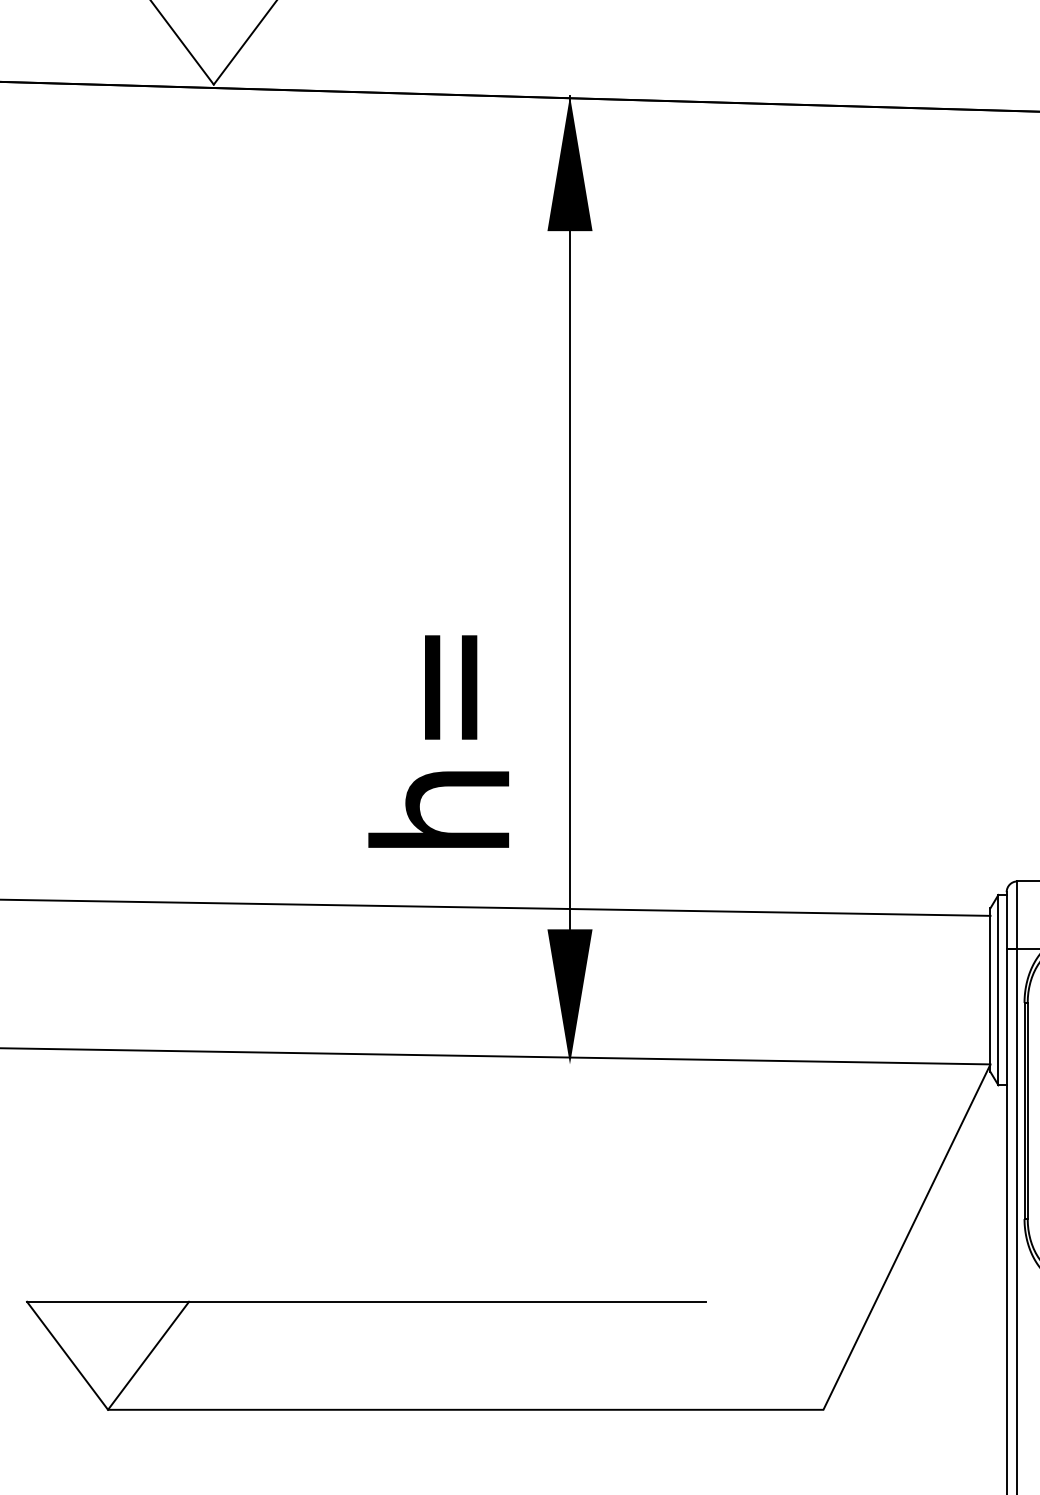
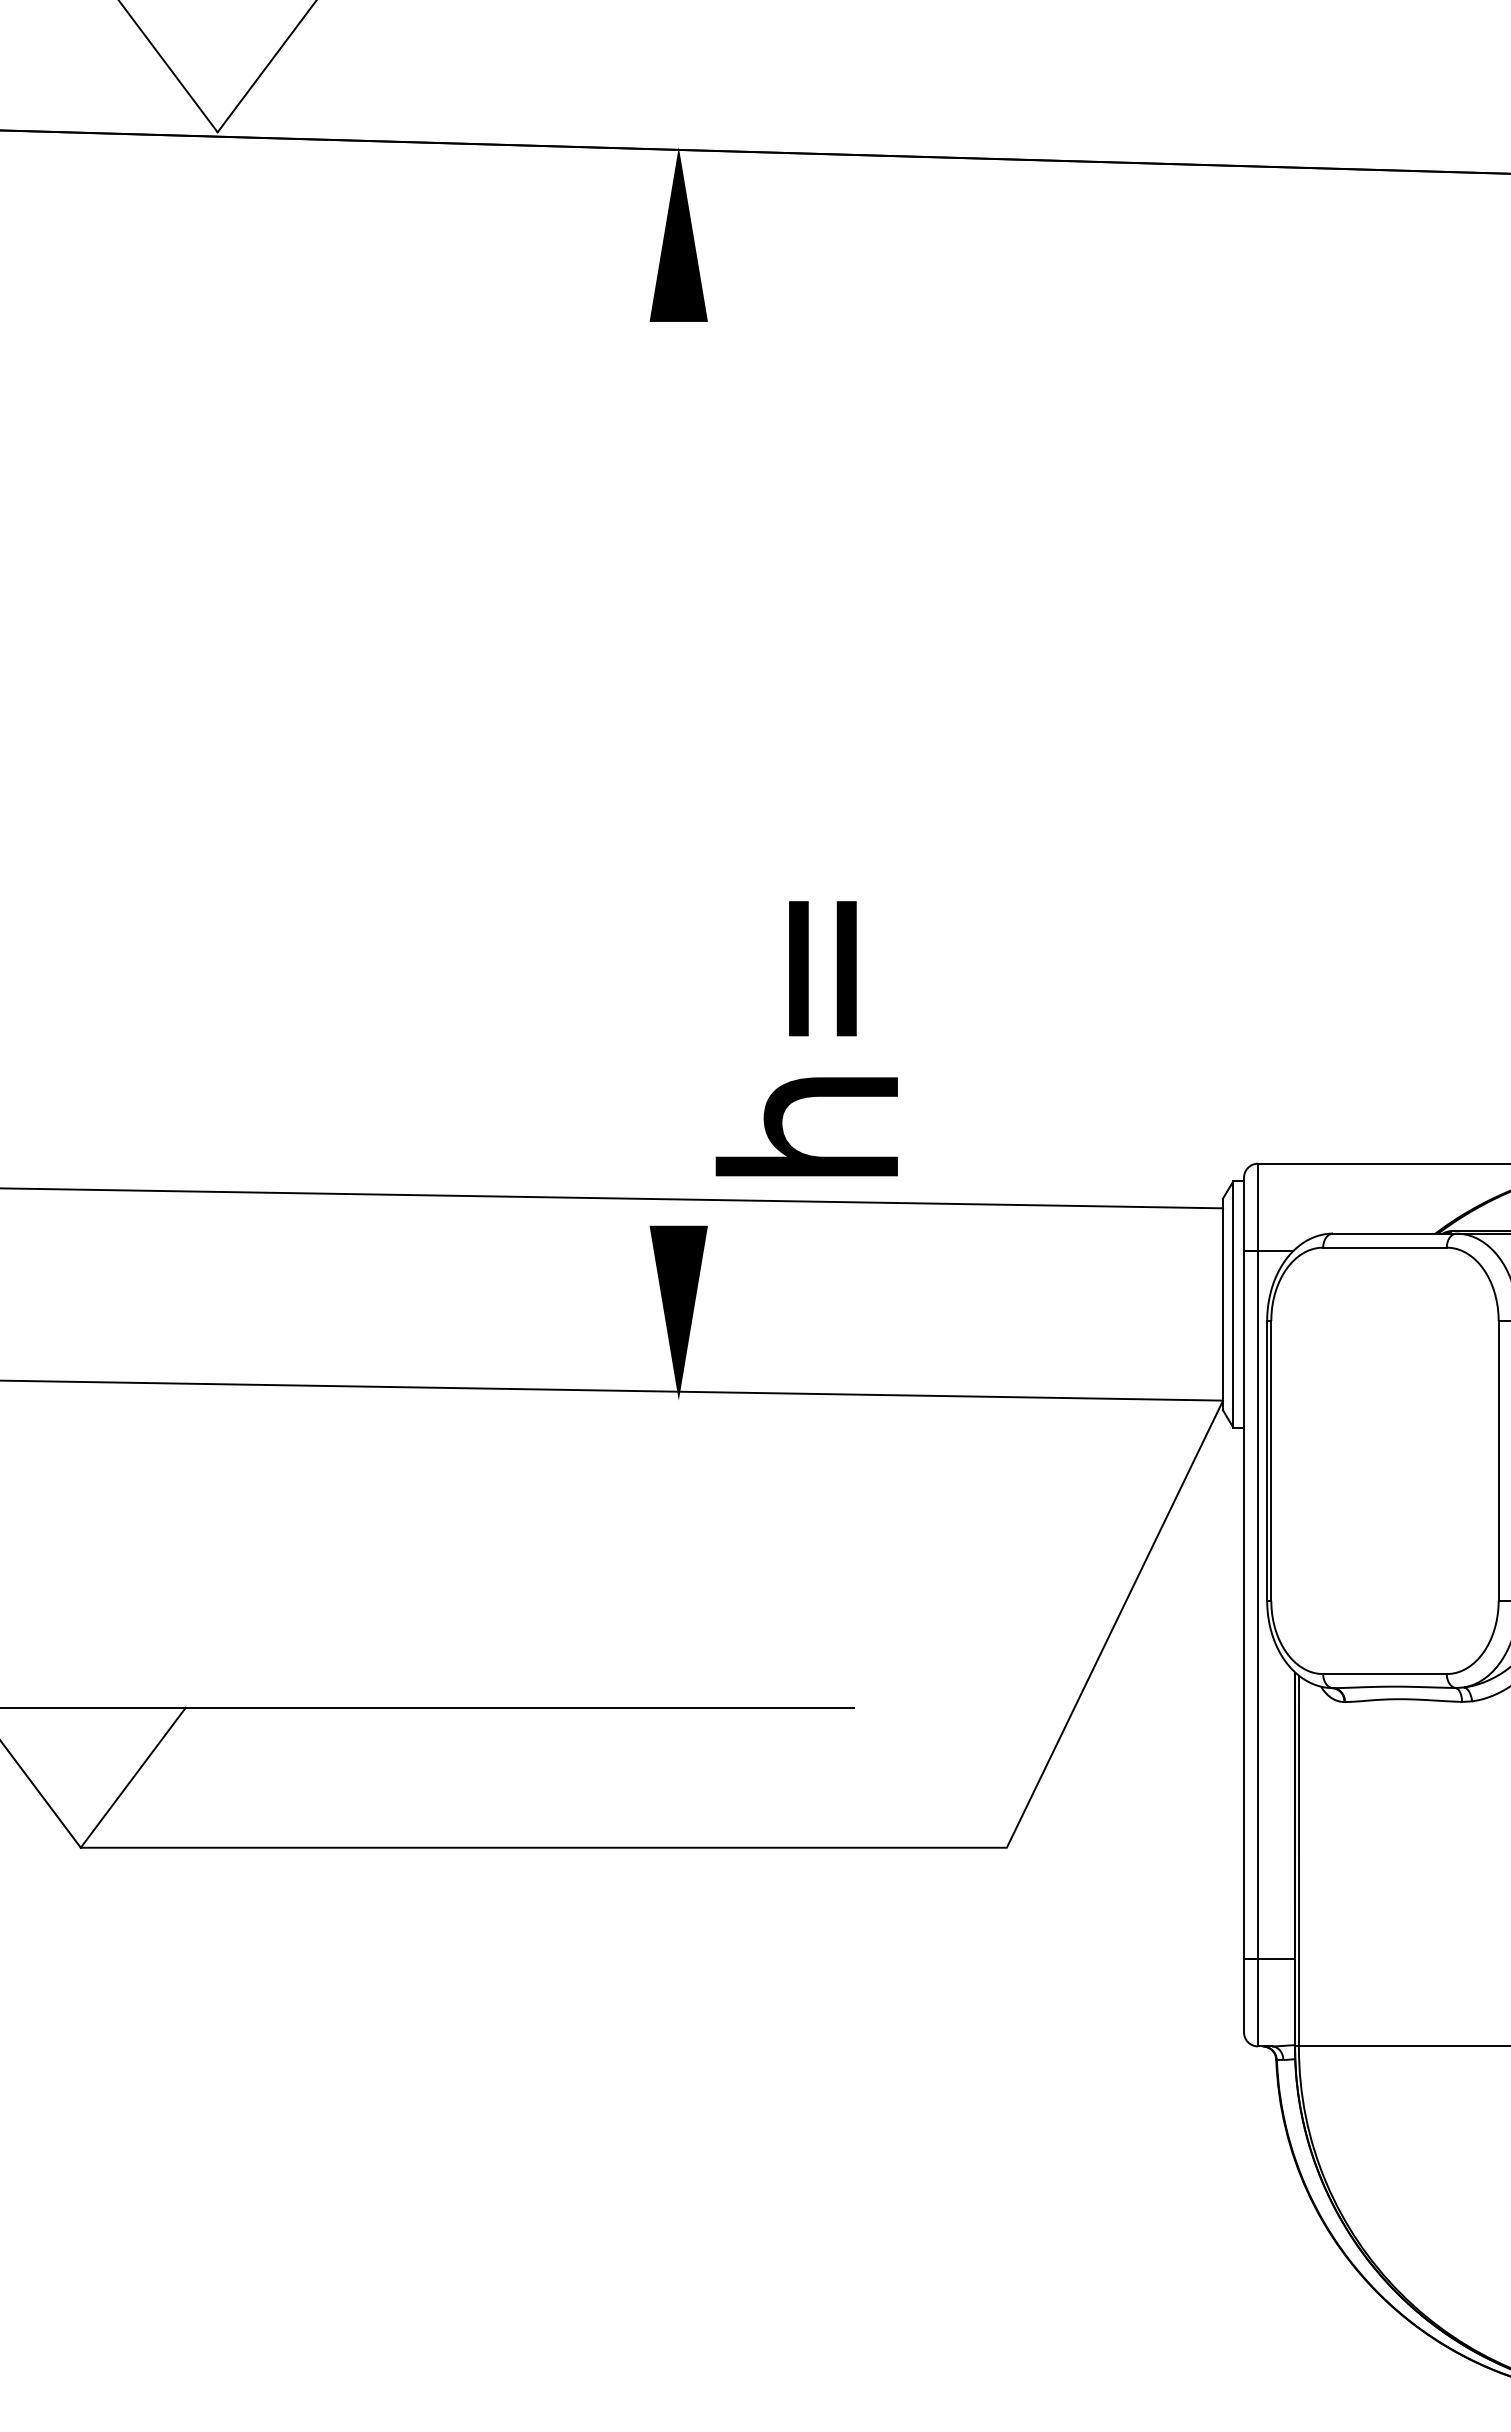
line: (569, 512) -> (678, 686), removed
text: (438, 741) -> (806, 1038), moved

